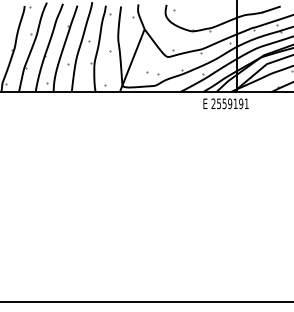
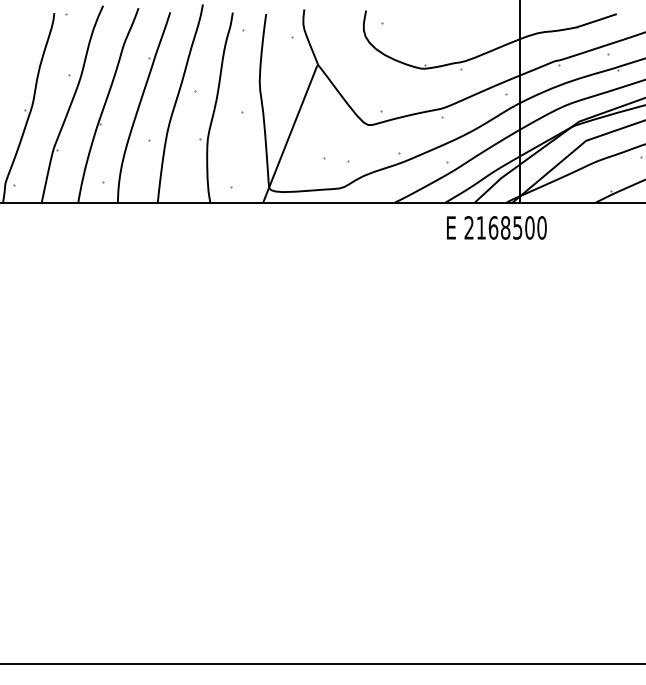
text: (232, 103) -> (510, 227), 2559191 -> 2168500

